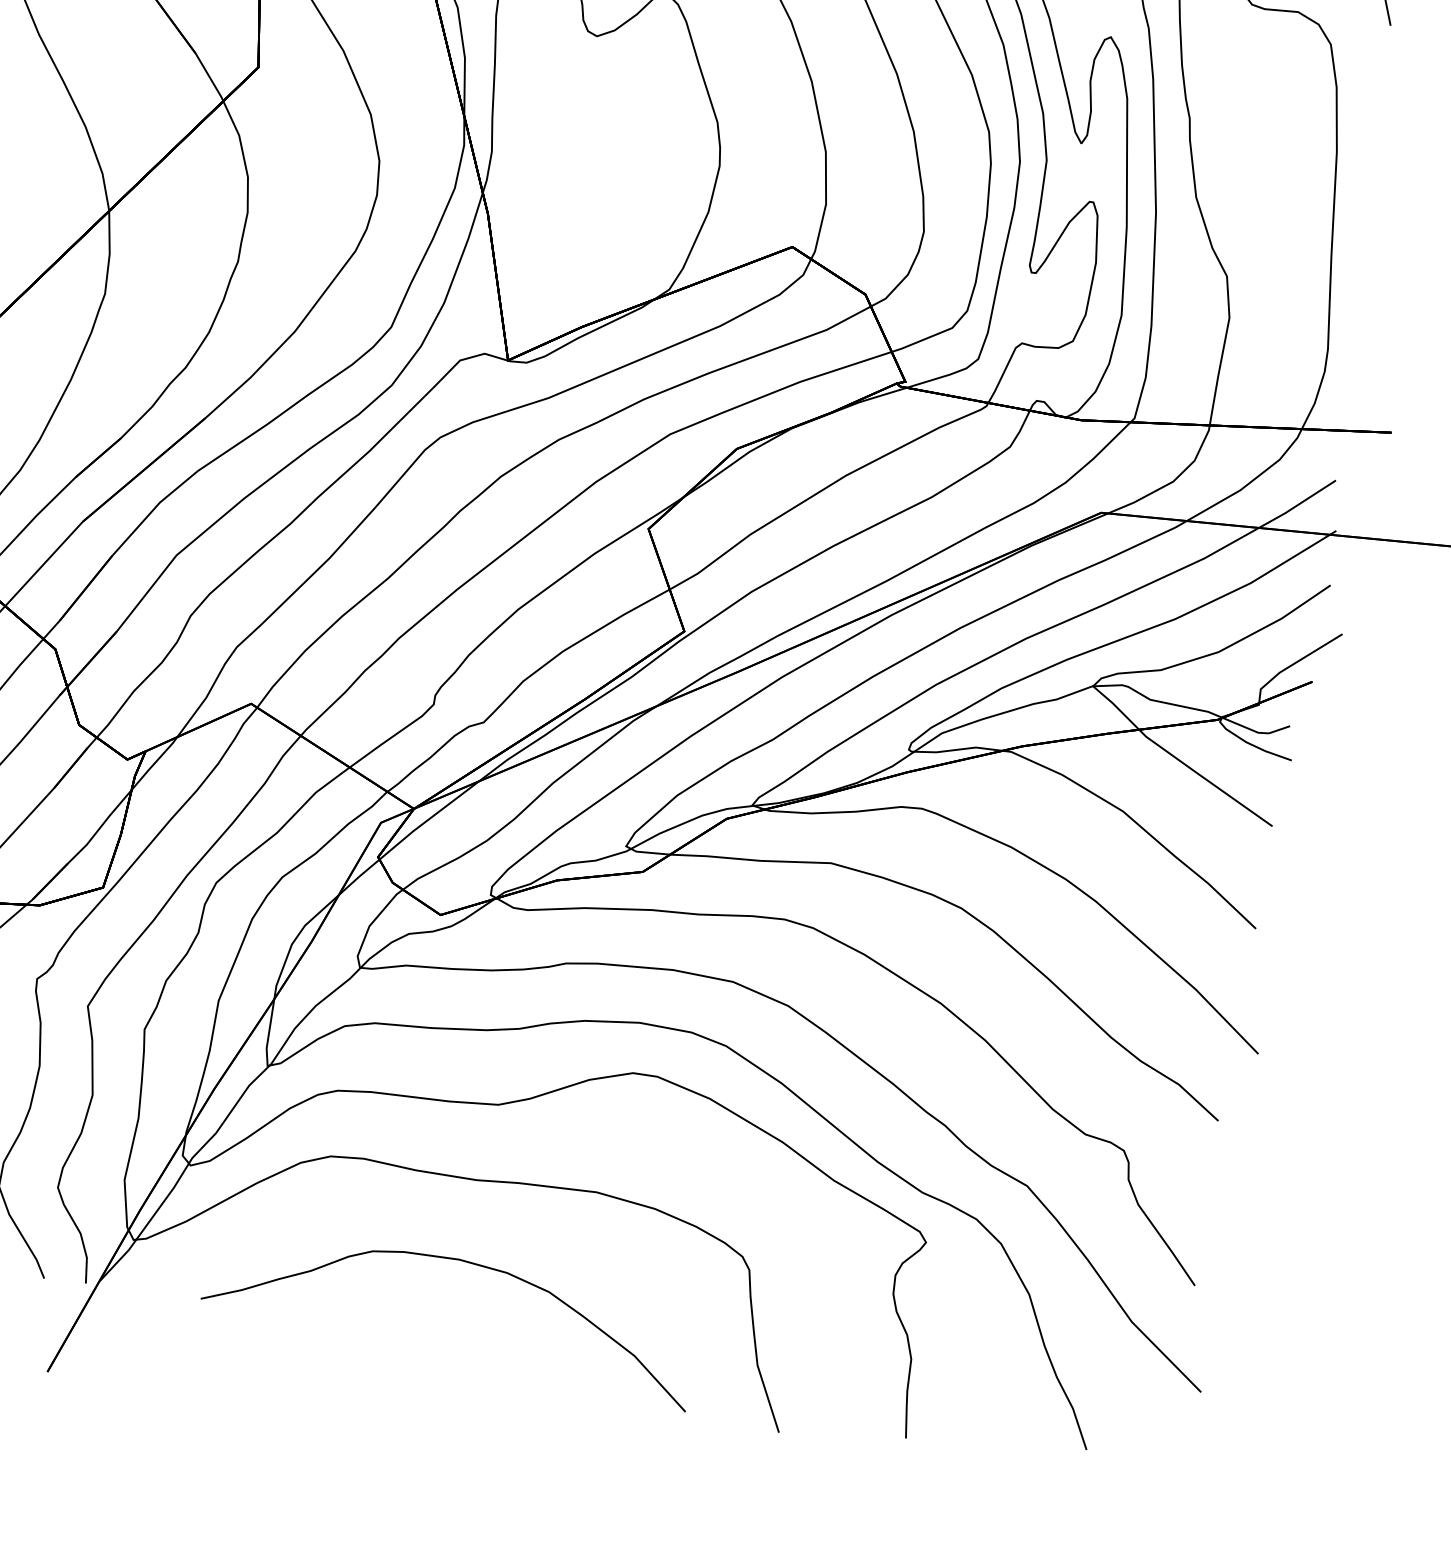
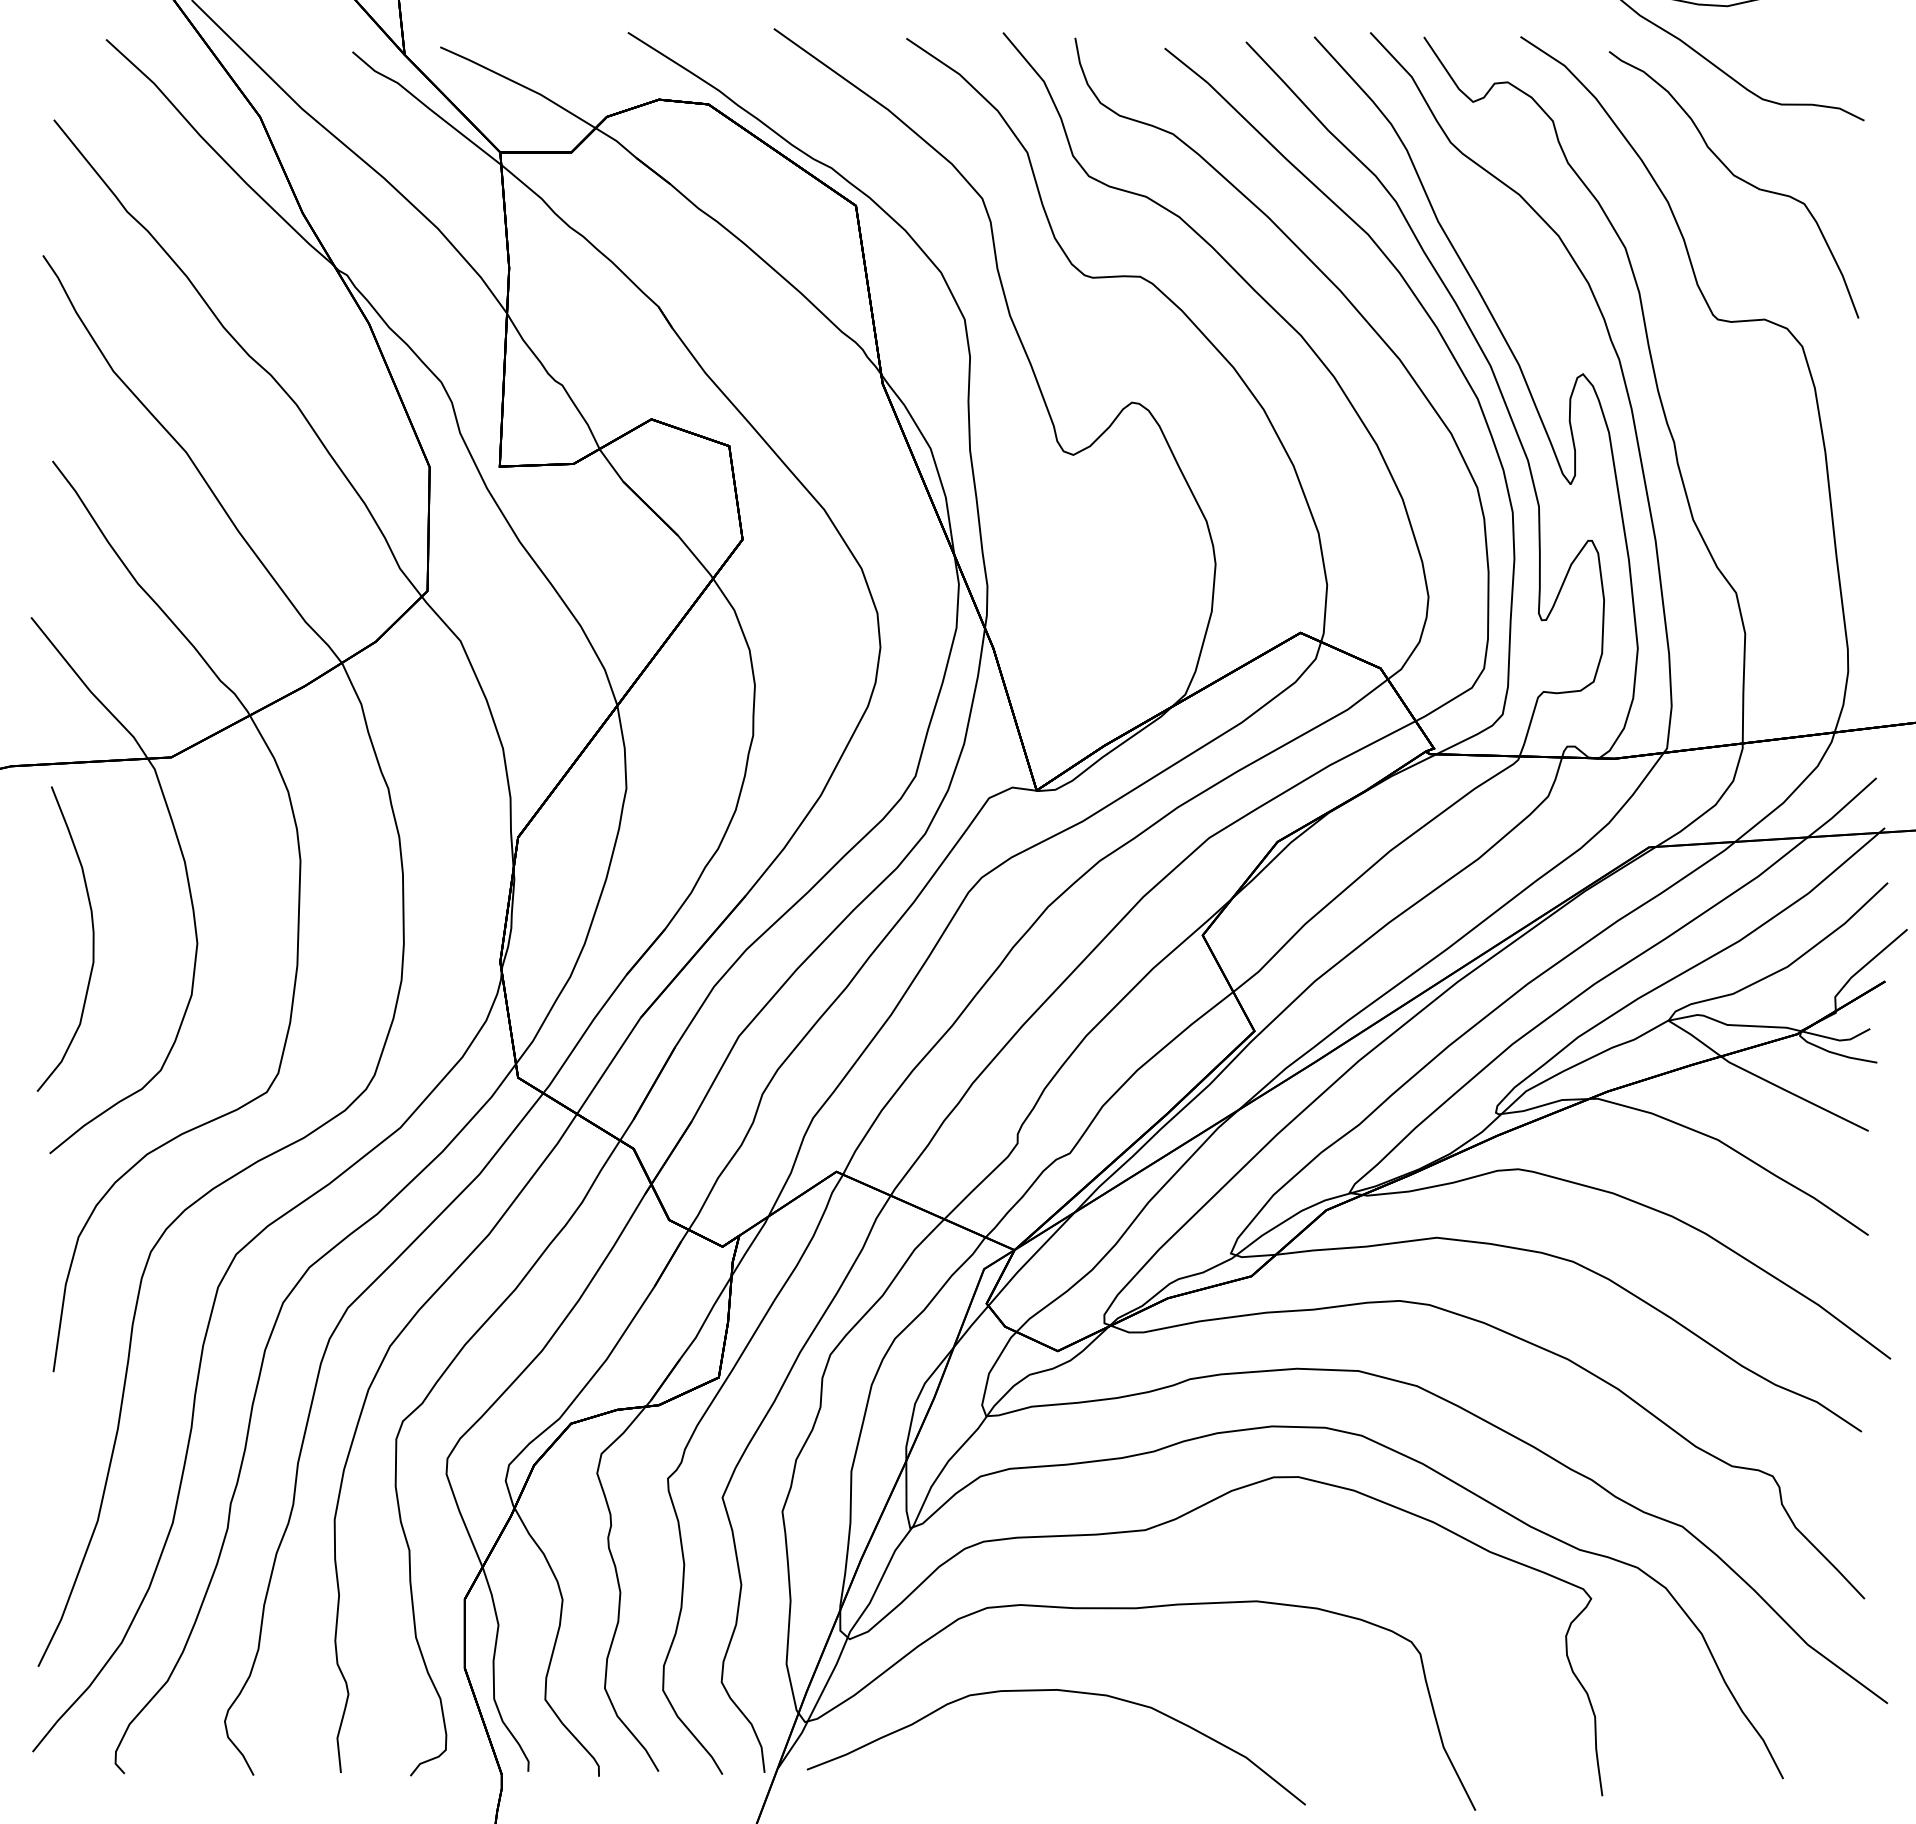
curve: (461, 1261) -> (1059, 1691), moved

